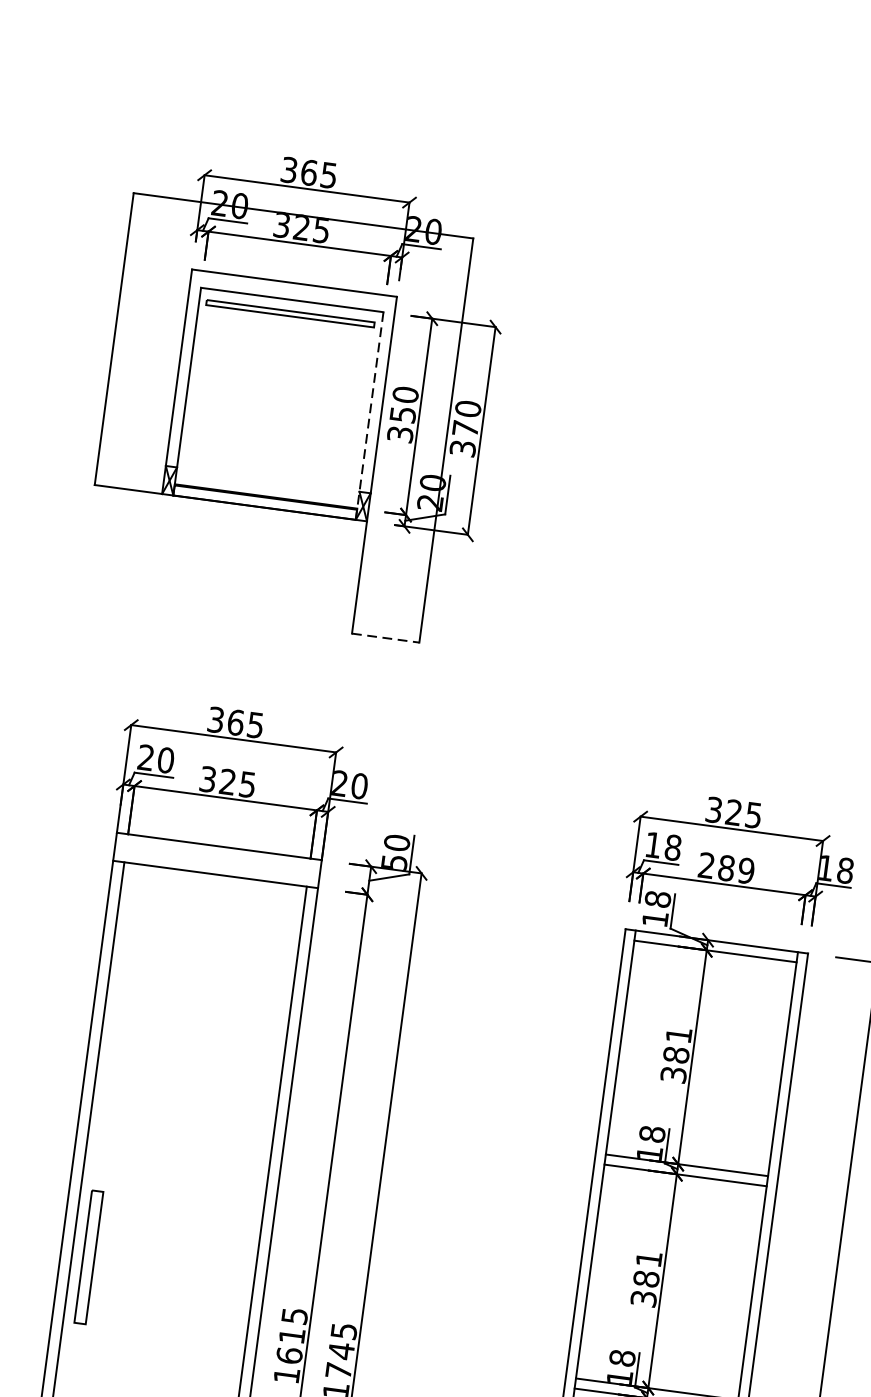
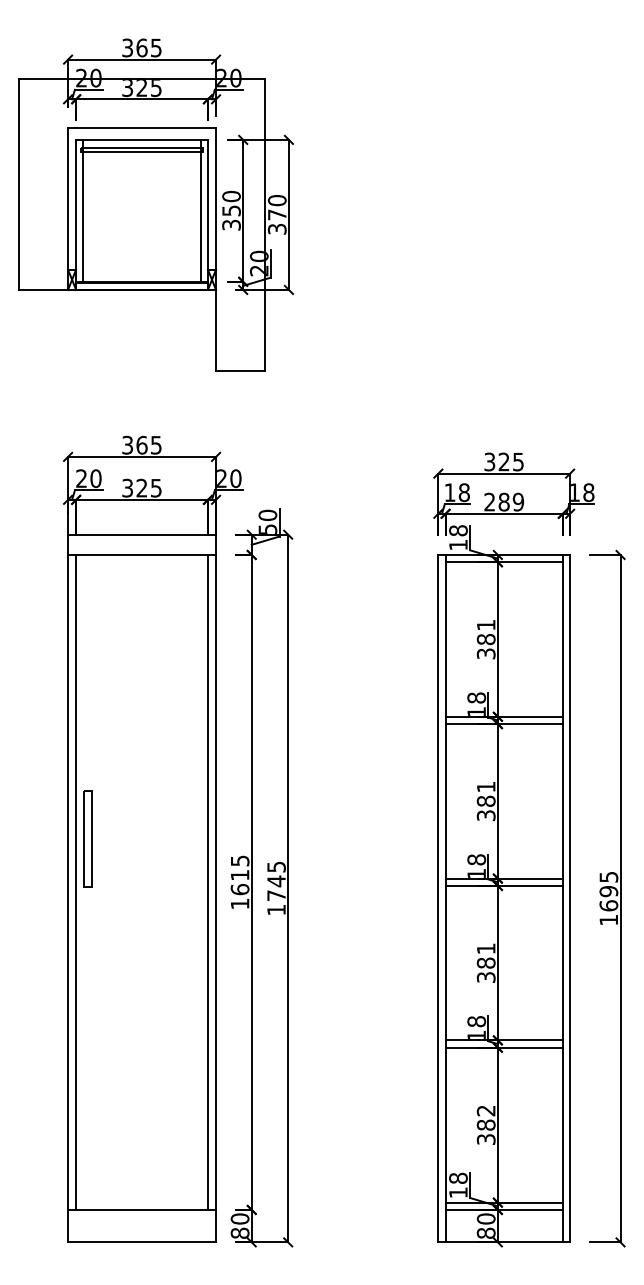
line: (198, 386) -> (83, 210), added
line: (360, 408) -> (200, 210), added
line: (368, 416) -> (207, 215), dashed -> solid
line: (385, 638) -> (240, 371), dashed -> solid

